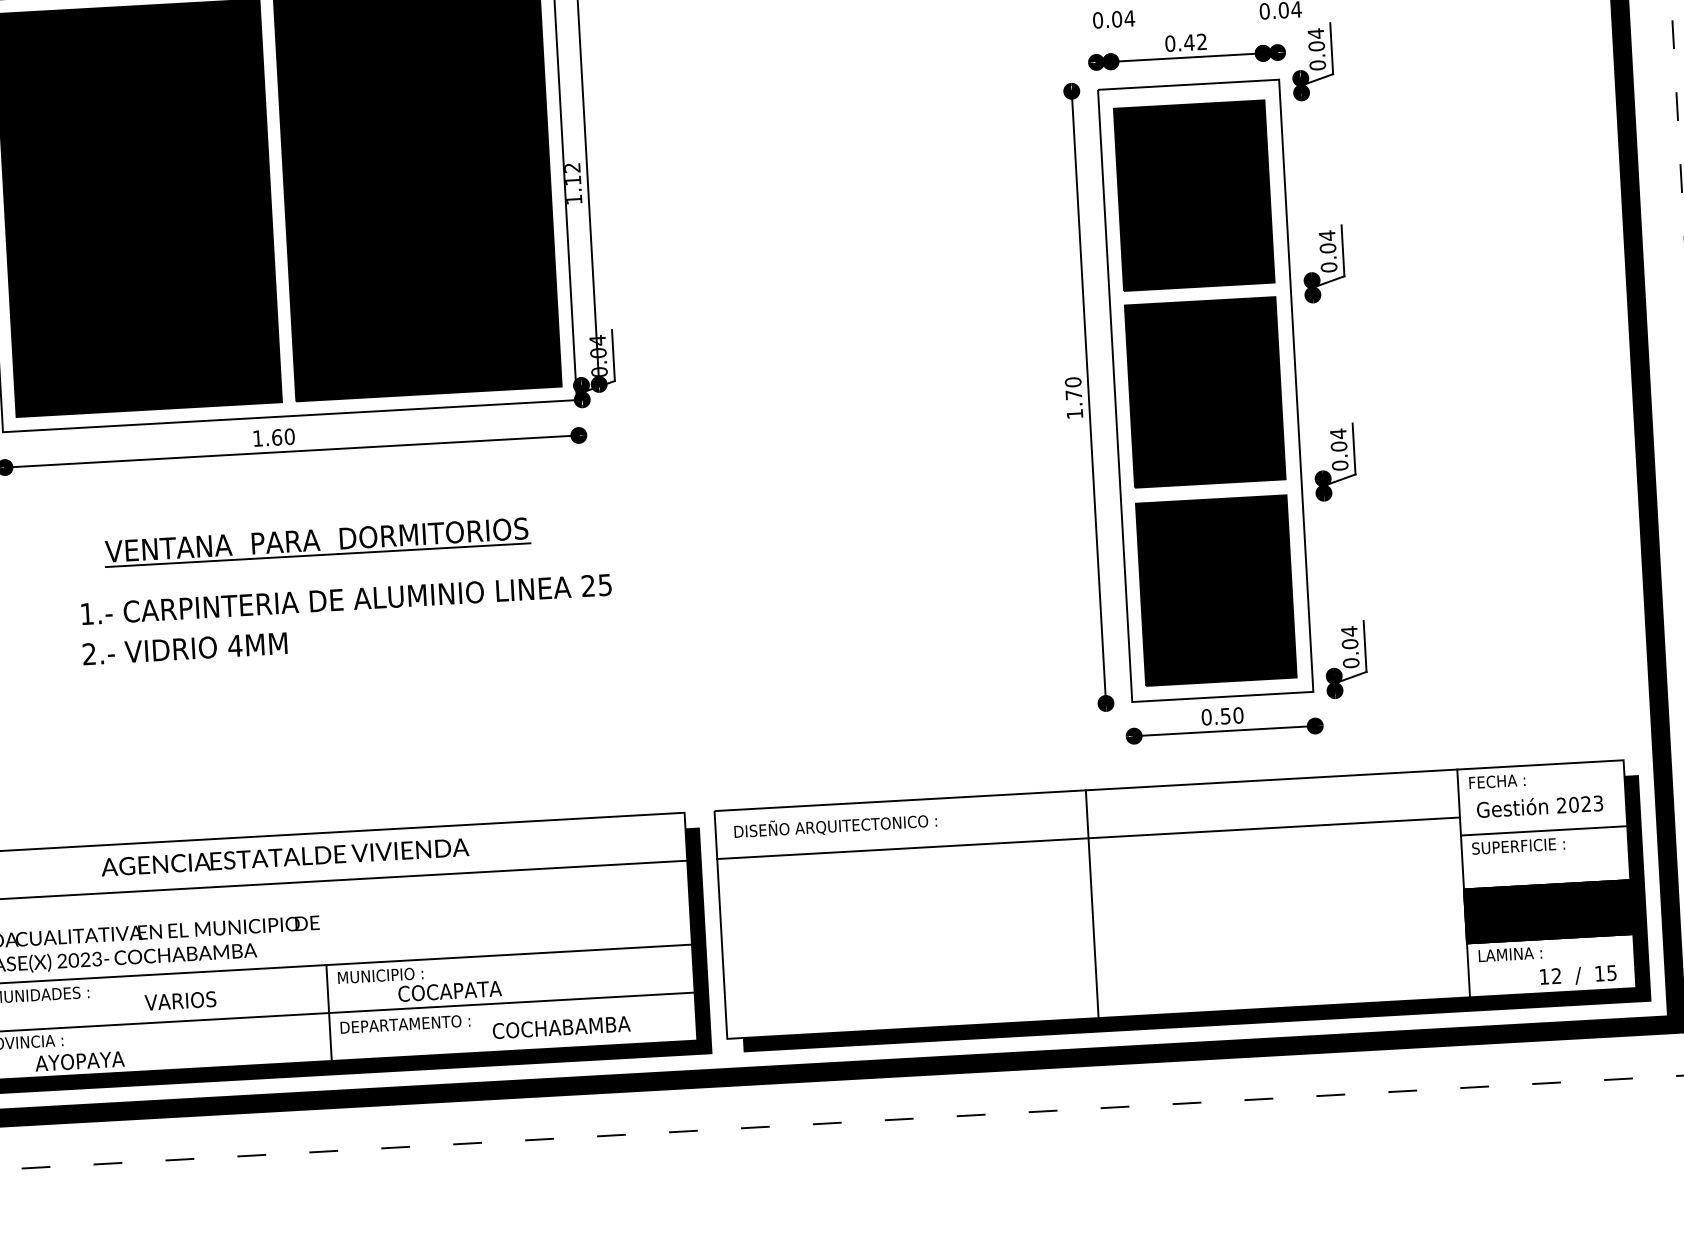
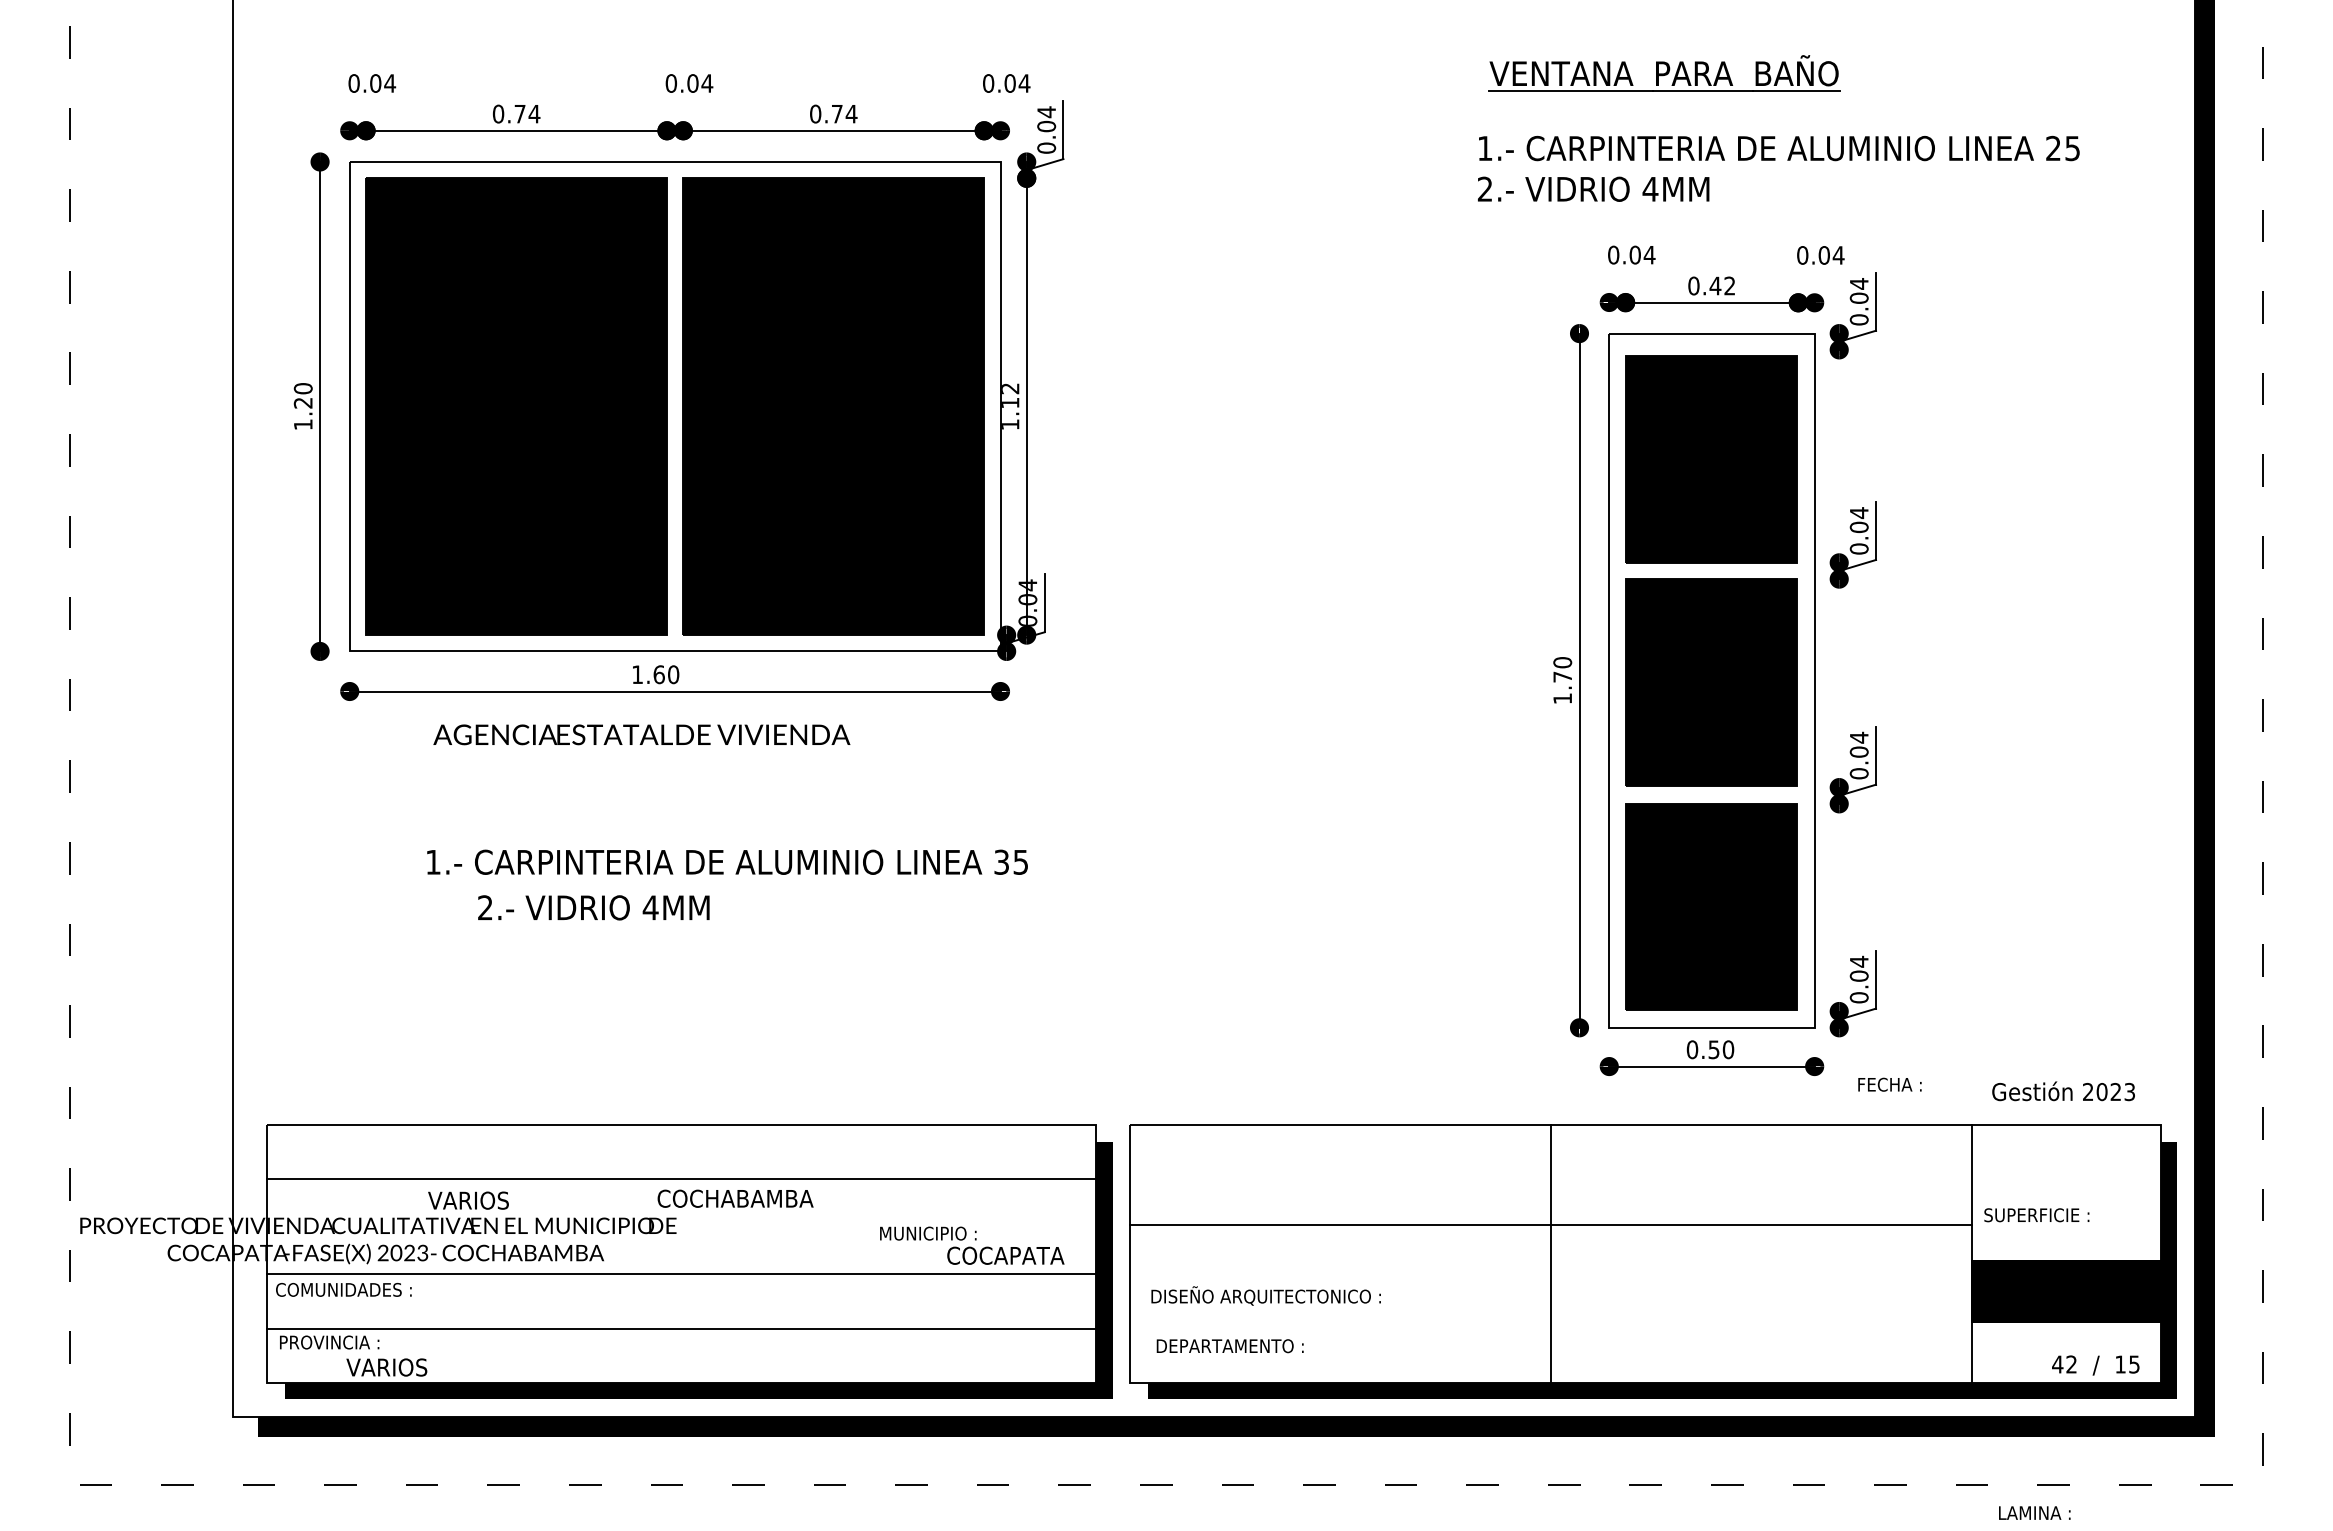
part: (316, 542) -> (697, 795), removed
text: (588, 586) -> (1001, 862), 25 -> 35
text: (184, 648) -> (593, 907), moved
text: (1496, 781) -> (1889, 1084), moved
text: (1539, 806) -> (2063, 1091), moved
text: (835, 825) -> (1265, 1295), moved
line: (1543, 830) -> (2066, 1199), removed
line: (1088, 838) -> (1551, 1225), moved
text: (284, 857) -> (641, 734), moved
text: (1510, 953) -> (2034, 1512), moved
text: (1544, 976) -> (2057, 1364), 12 -> 42
text: (420, 983) -> (972, 1245), moved
text: (180, 1000) -> (468, 1200), moved
line: (328, 1012) -> (681, 1328), removed
text: (404, 1024) -> (1229, 1346), moved
text: (561, 1027) -> (735, 1198), moved
text: (79, 1061) -> (396, 1367), AYOPAYA -> VARIOS

